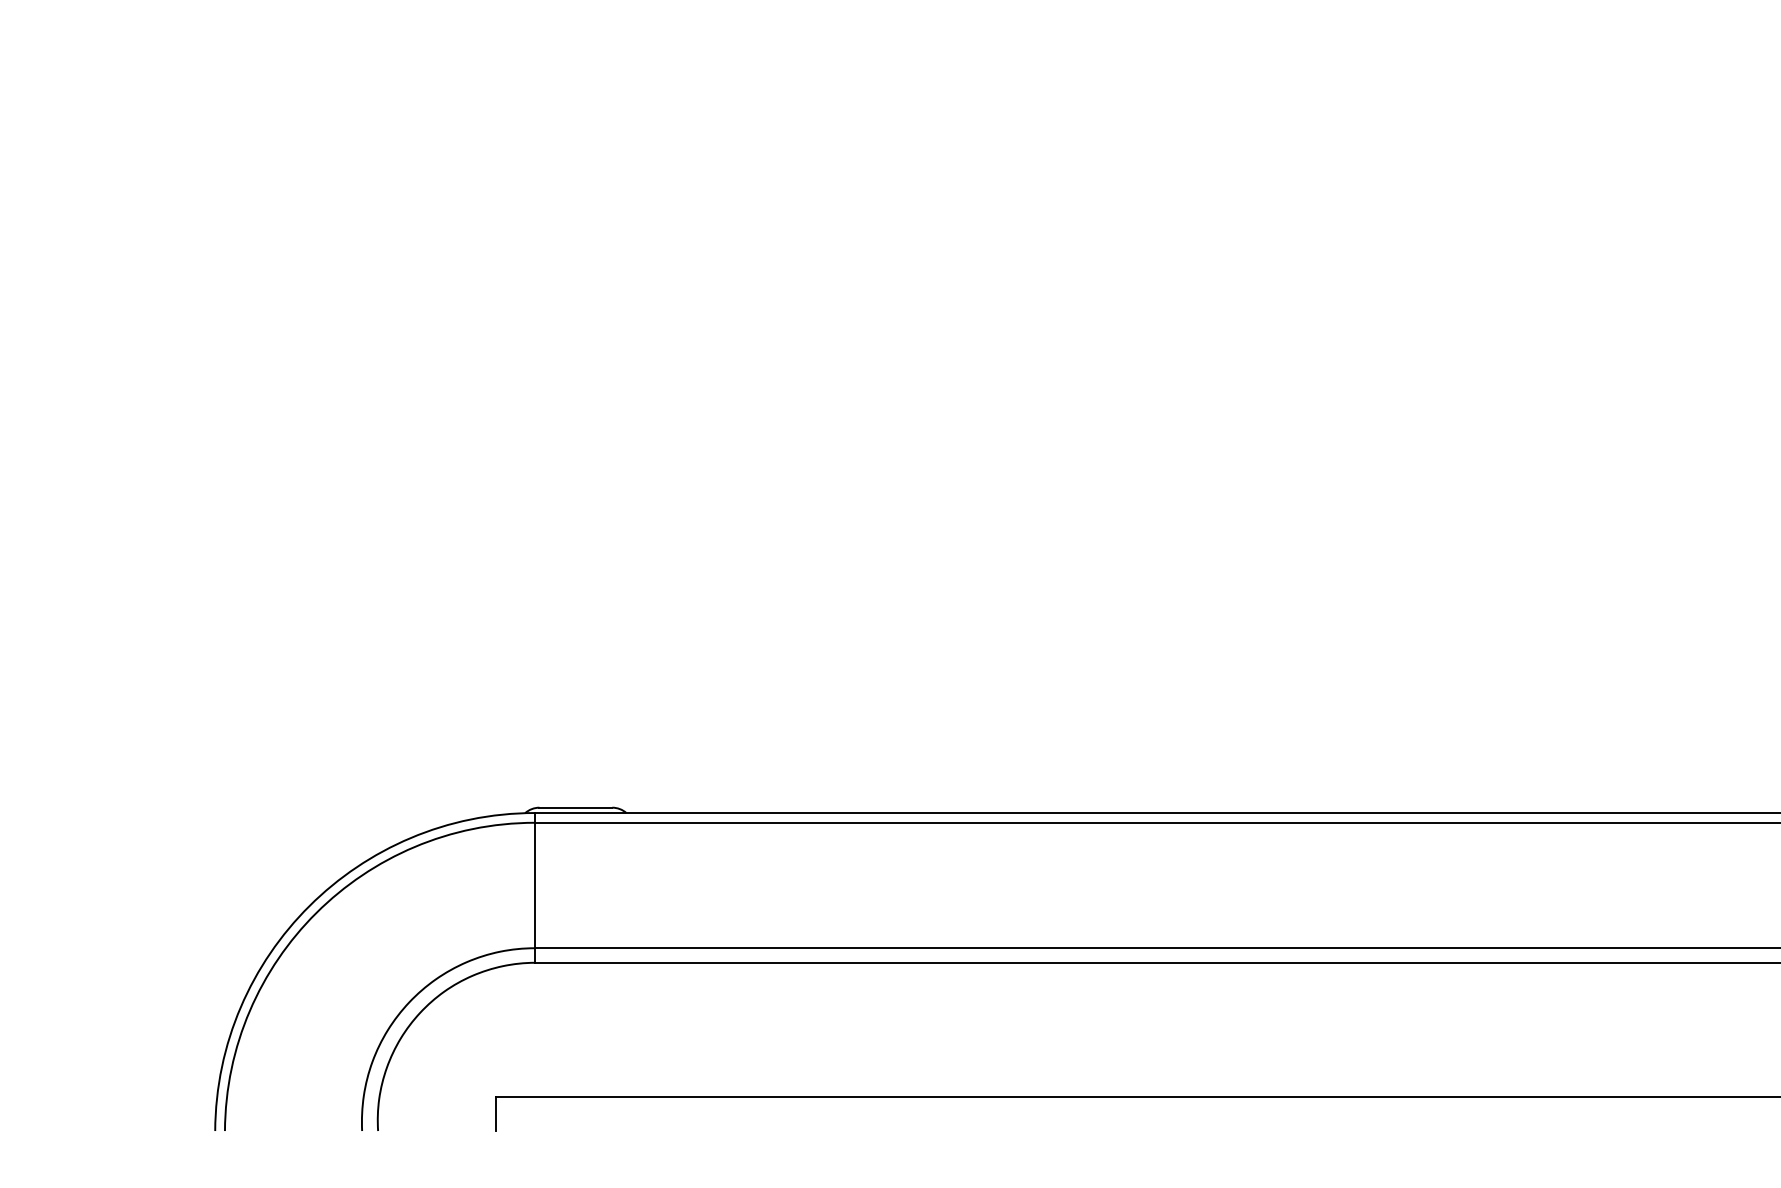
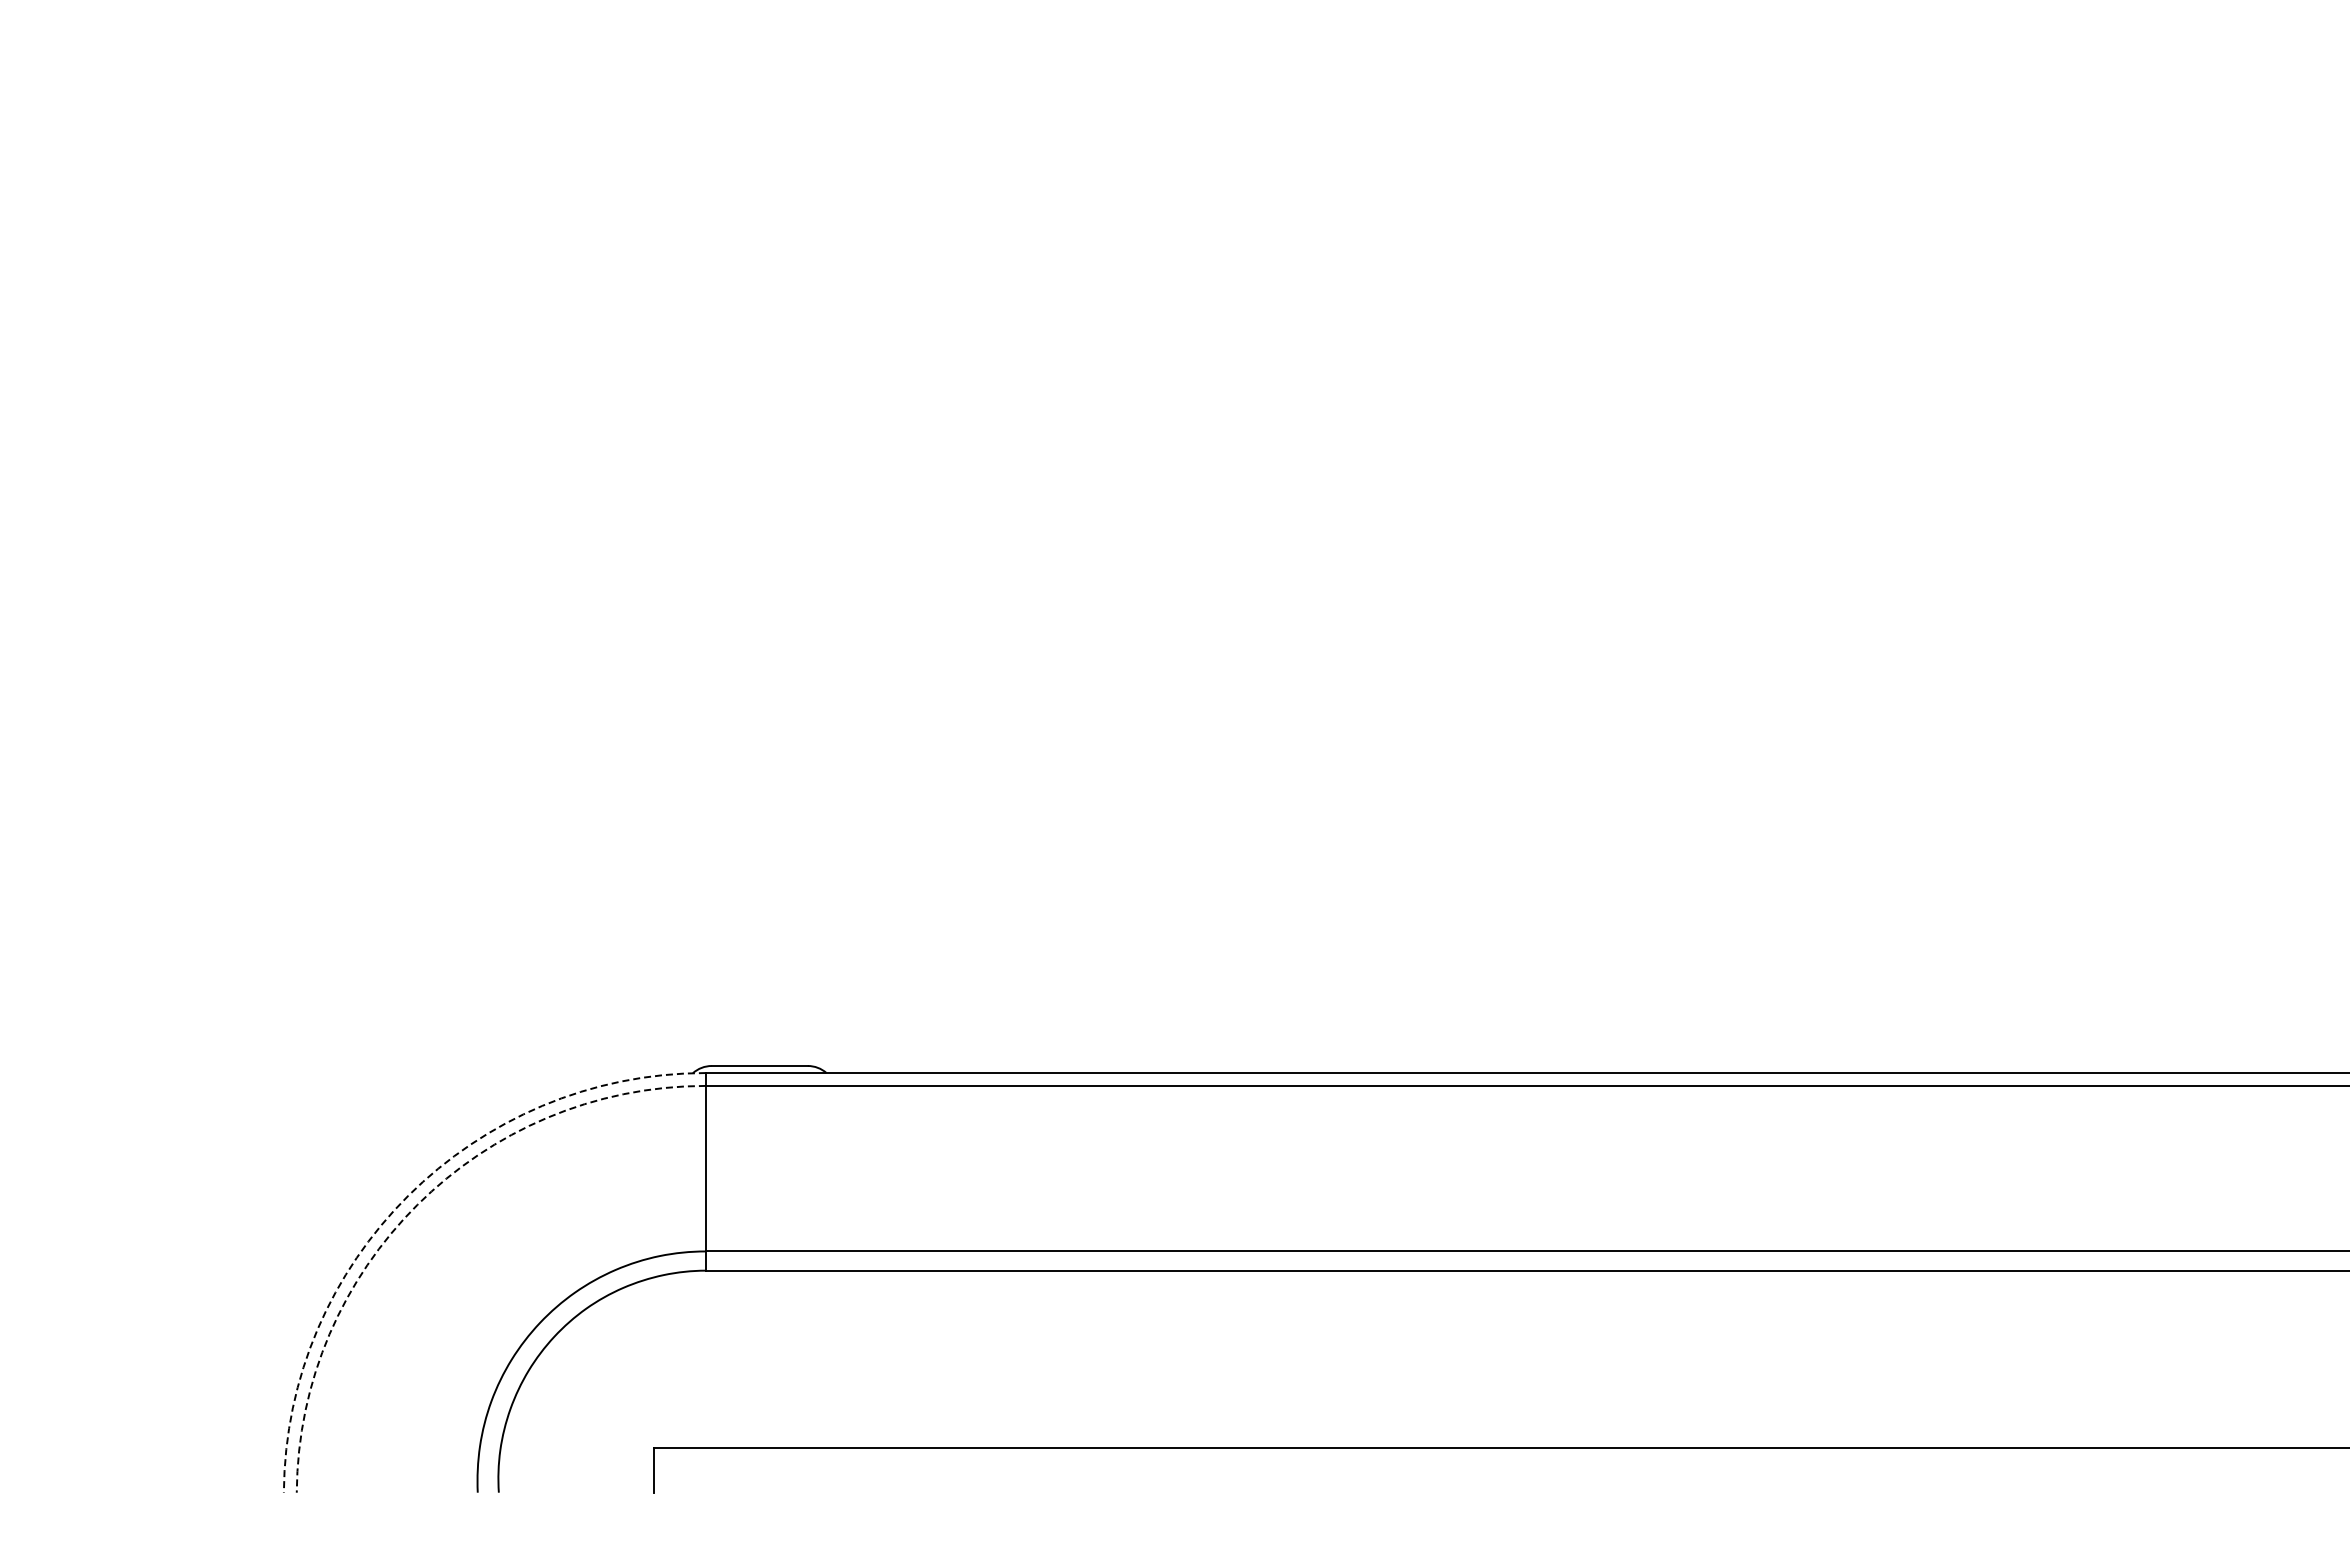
arc: (309, 905) -> (408, 1195), solid -> dashed
arc: (316, 912) -> (417, 1204), solid -> dashed

